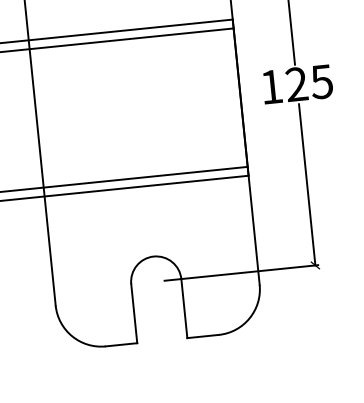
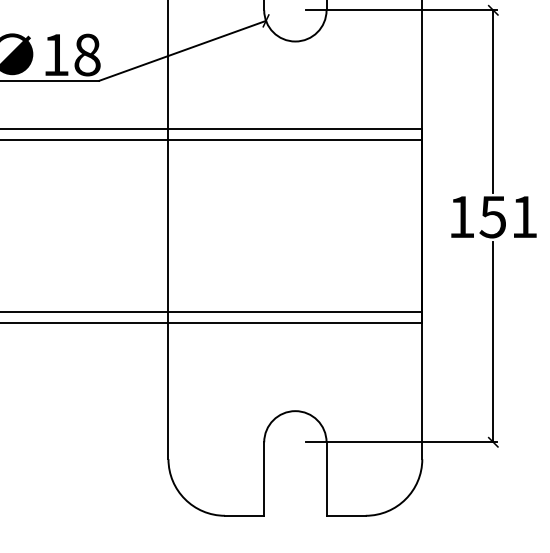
text: (309, 82) -> (508, 216), 125 -> 151

